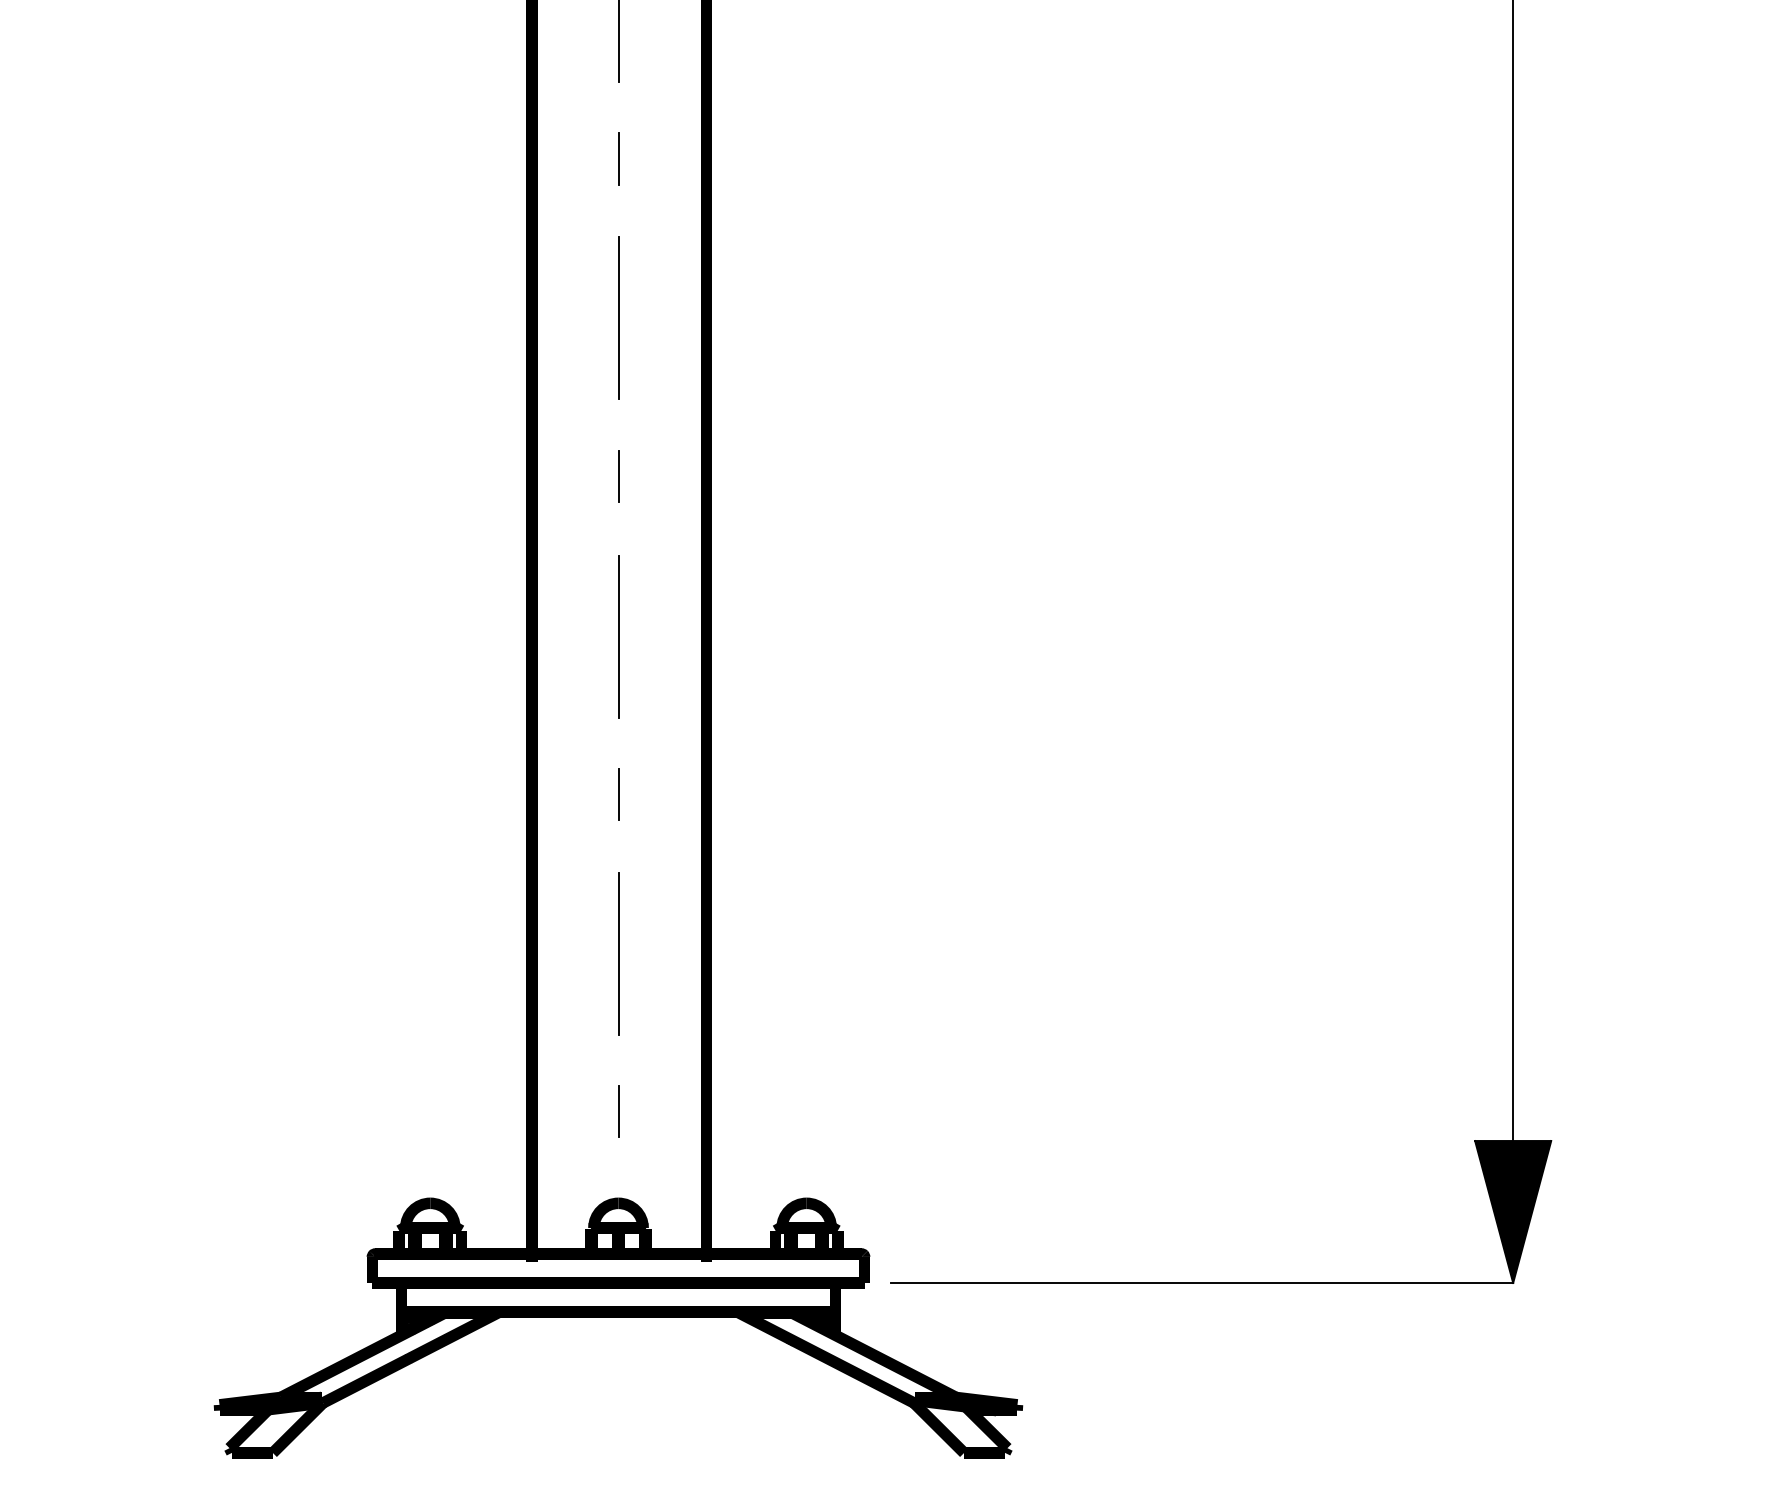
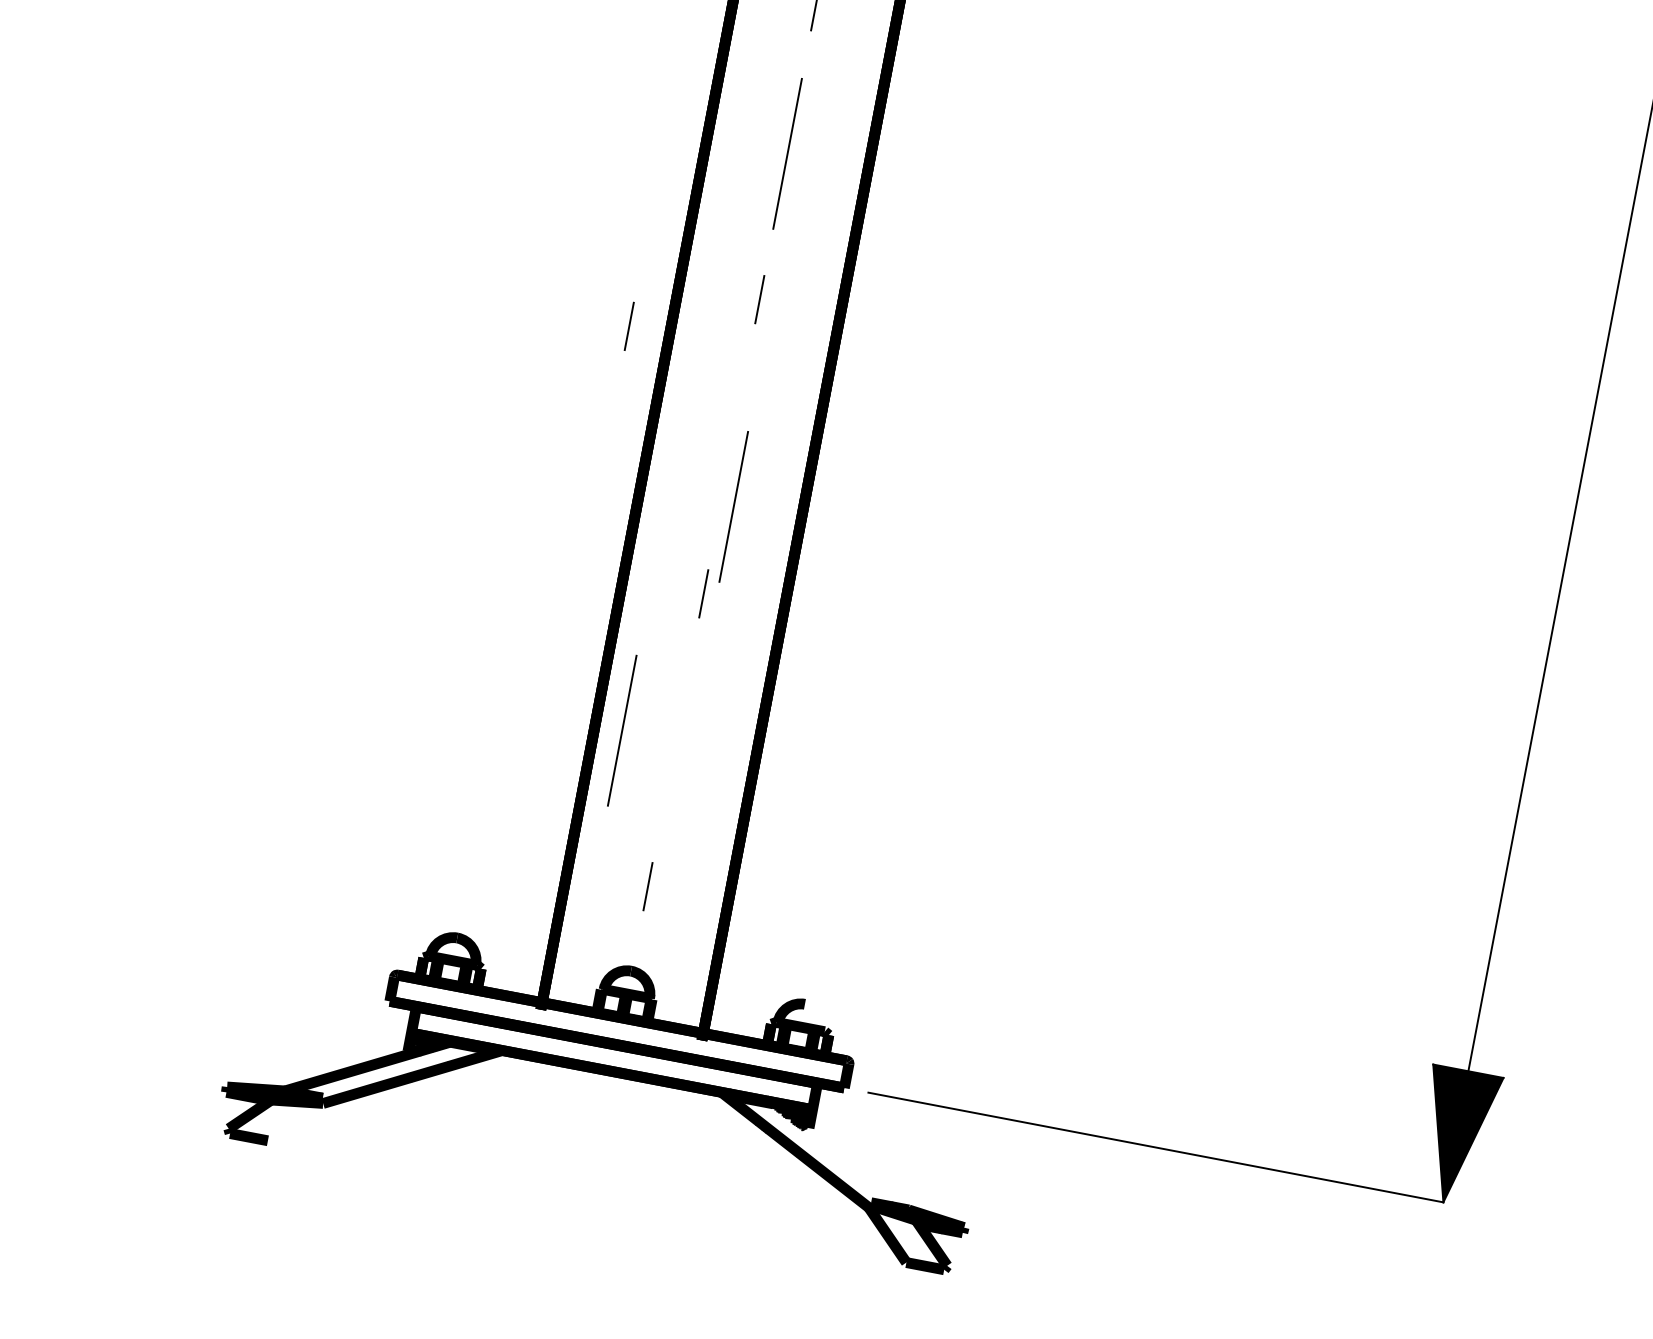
line: (487, 530) -> (628, 326), added
line: (618, 636) -> (733, 506), moved
line: (618, 953) -> (621, 730), moved
fill: (821, 1212) -> (817, 1015), removed
fill: (874, 1355) -> (840, 1156), removed
fill: (297, 1427) -> (295, 1121), removed

